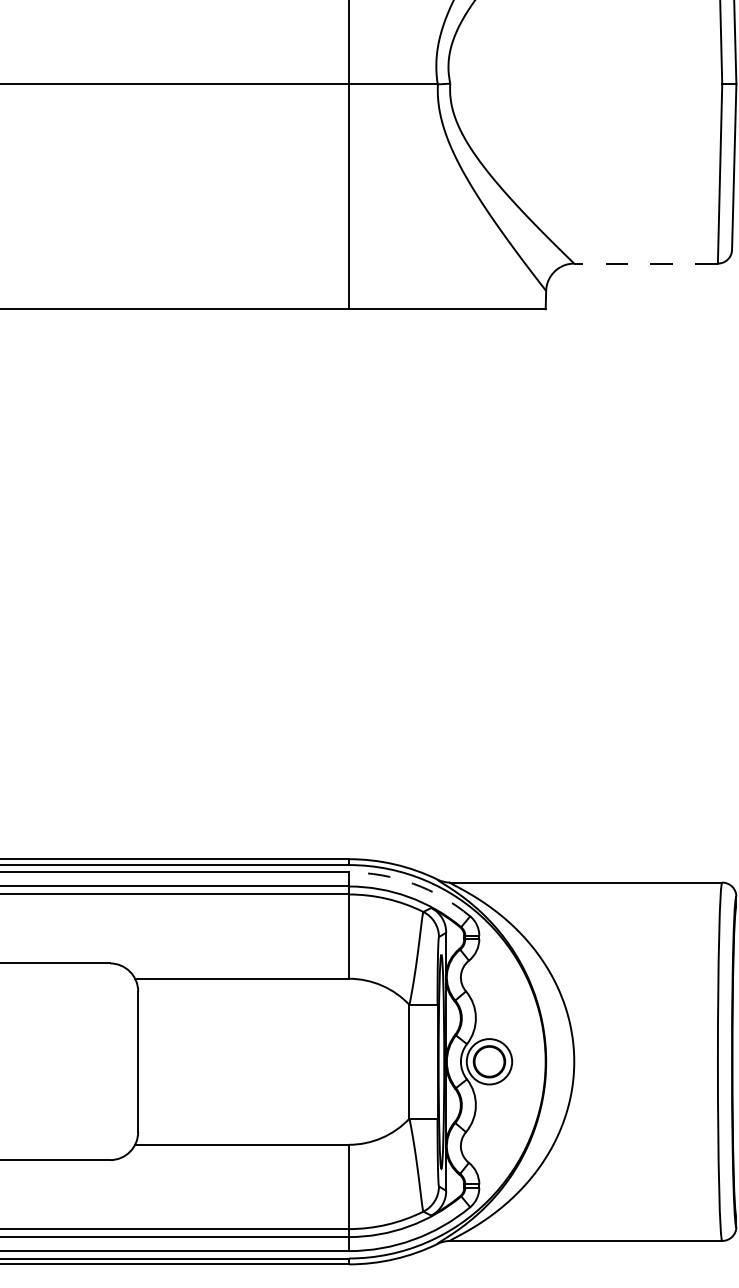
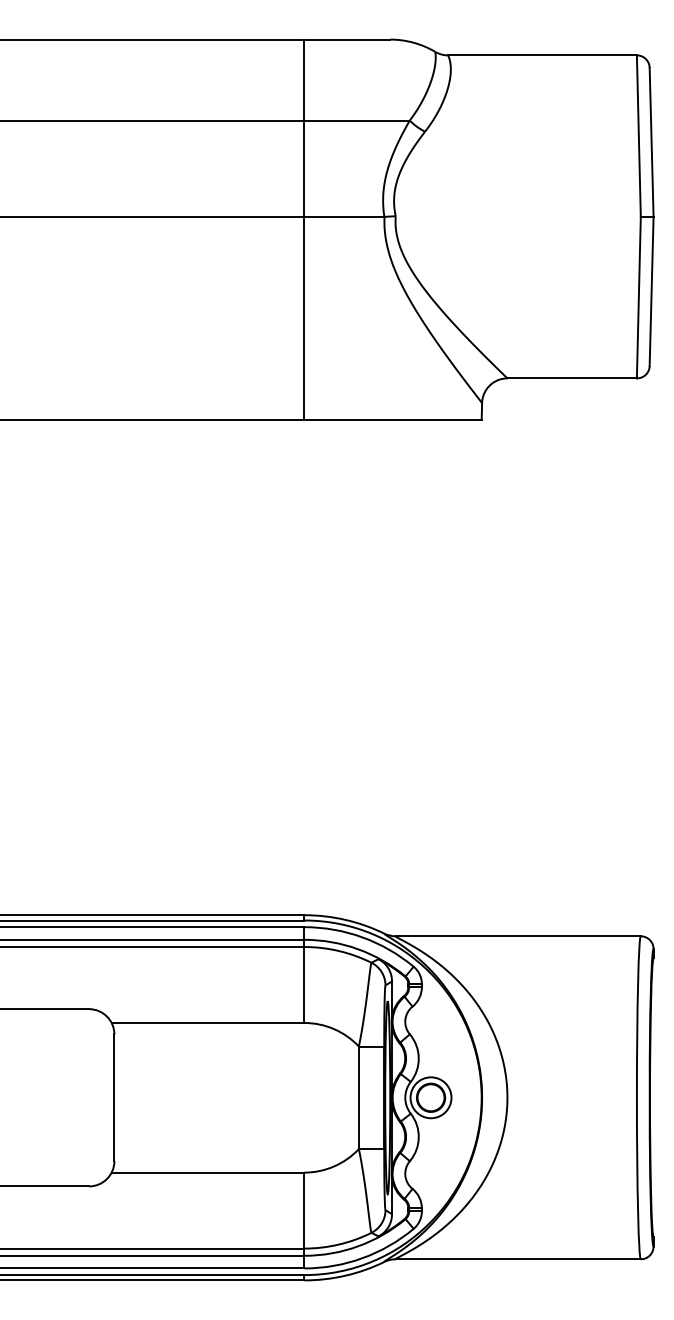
line: (646, 263) -> (572, 378), dashed -> solid
arc: (413, 883) -> (362, 937), dashed -> solid

